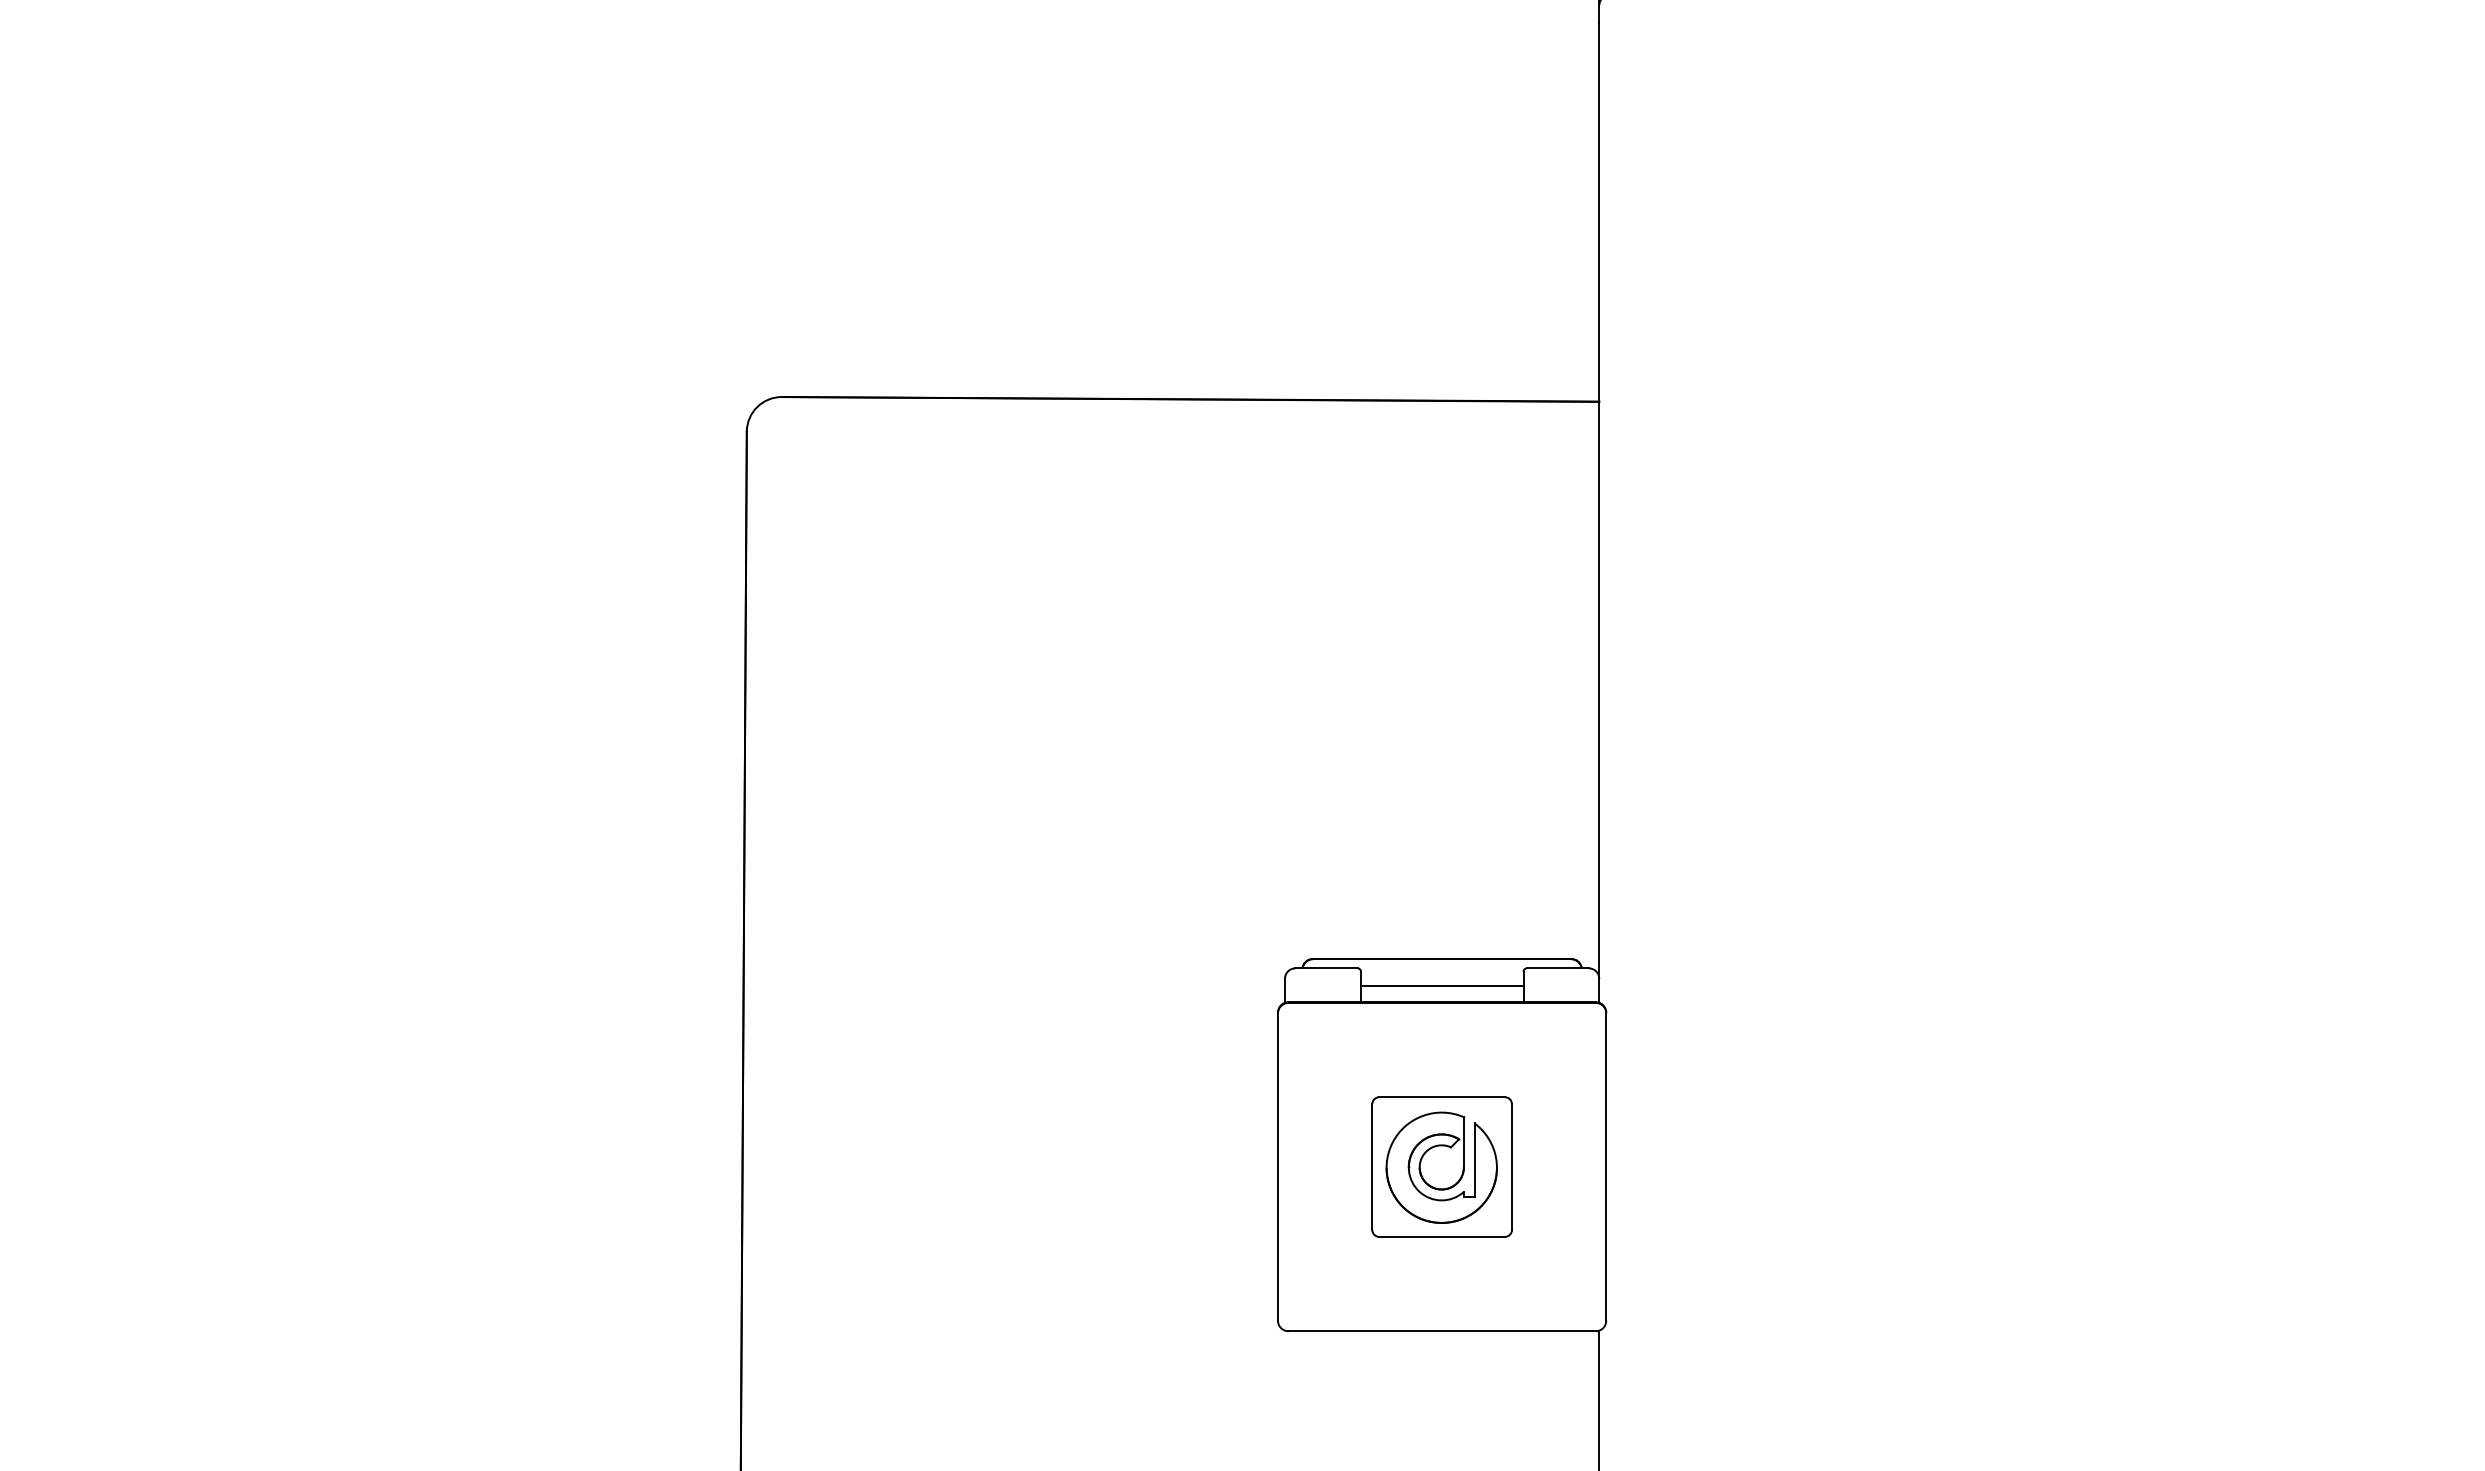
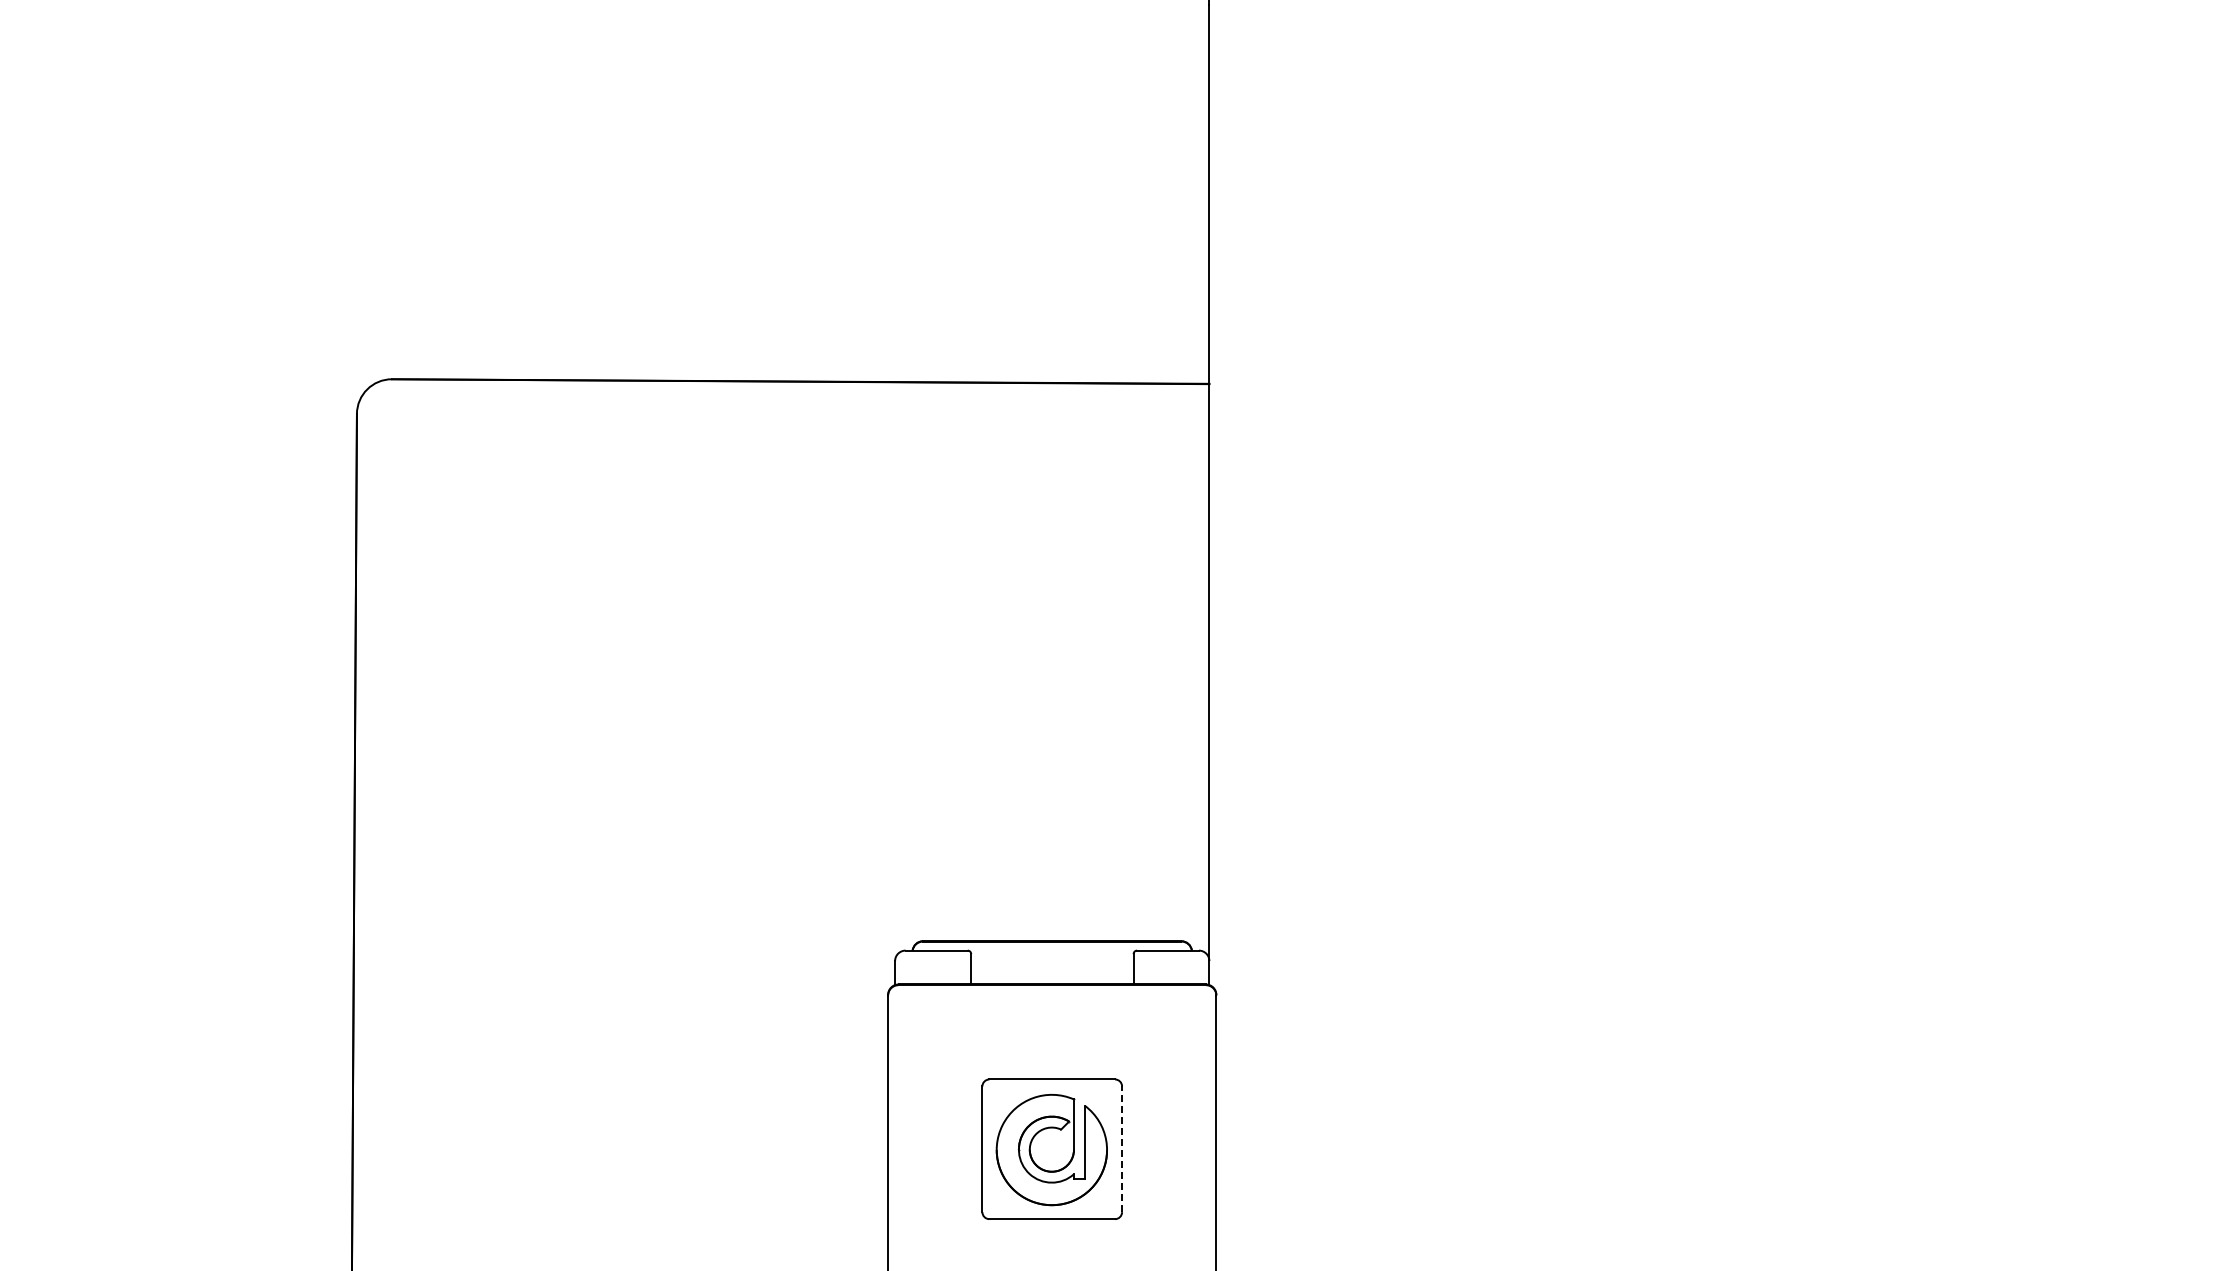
line: (1442, 985) -> (1052, 967), removed
line: (1511, 1167) -> (1121, 1149), solid -> dashed

